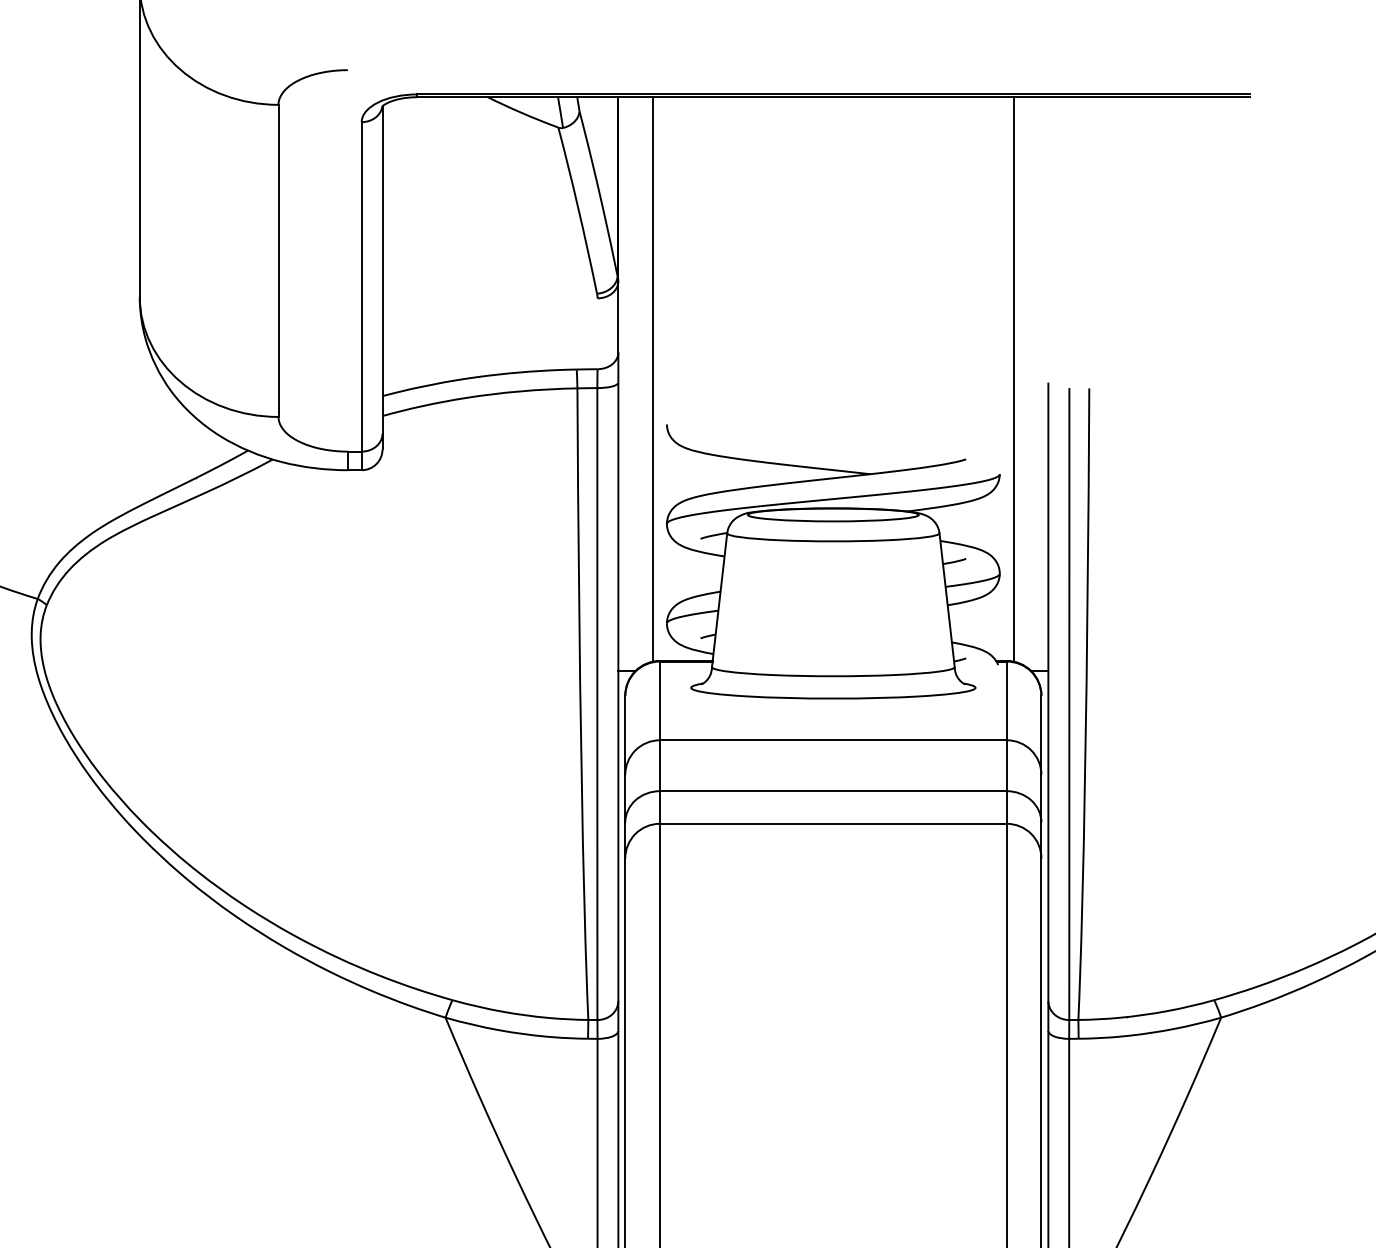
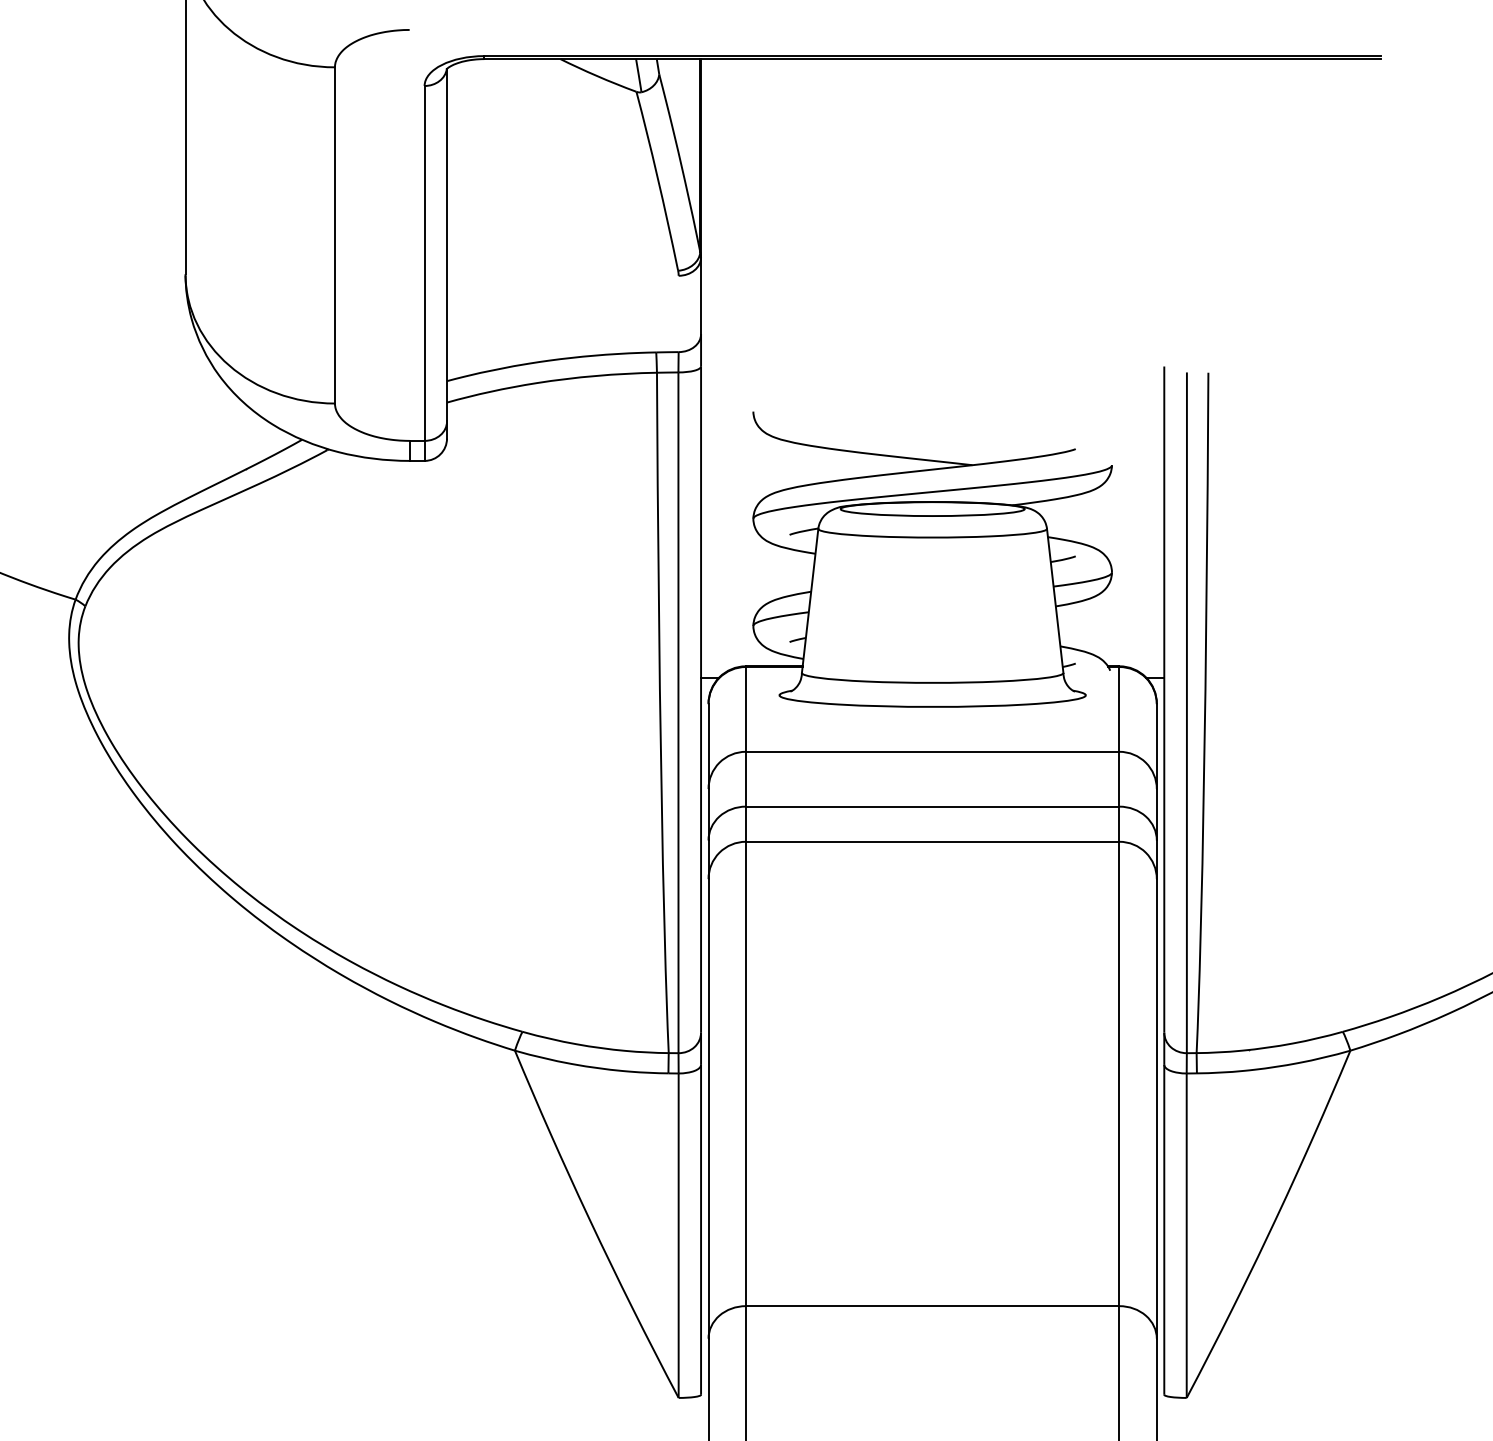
line: (653, 379) -> (738, 363), removed
line: (1013, 379) -> (1126, 363), removed

